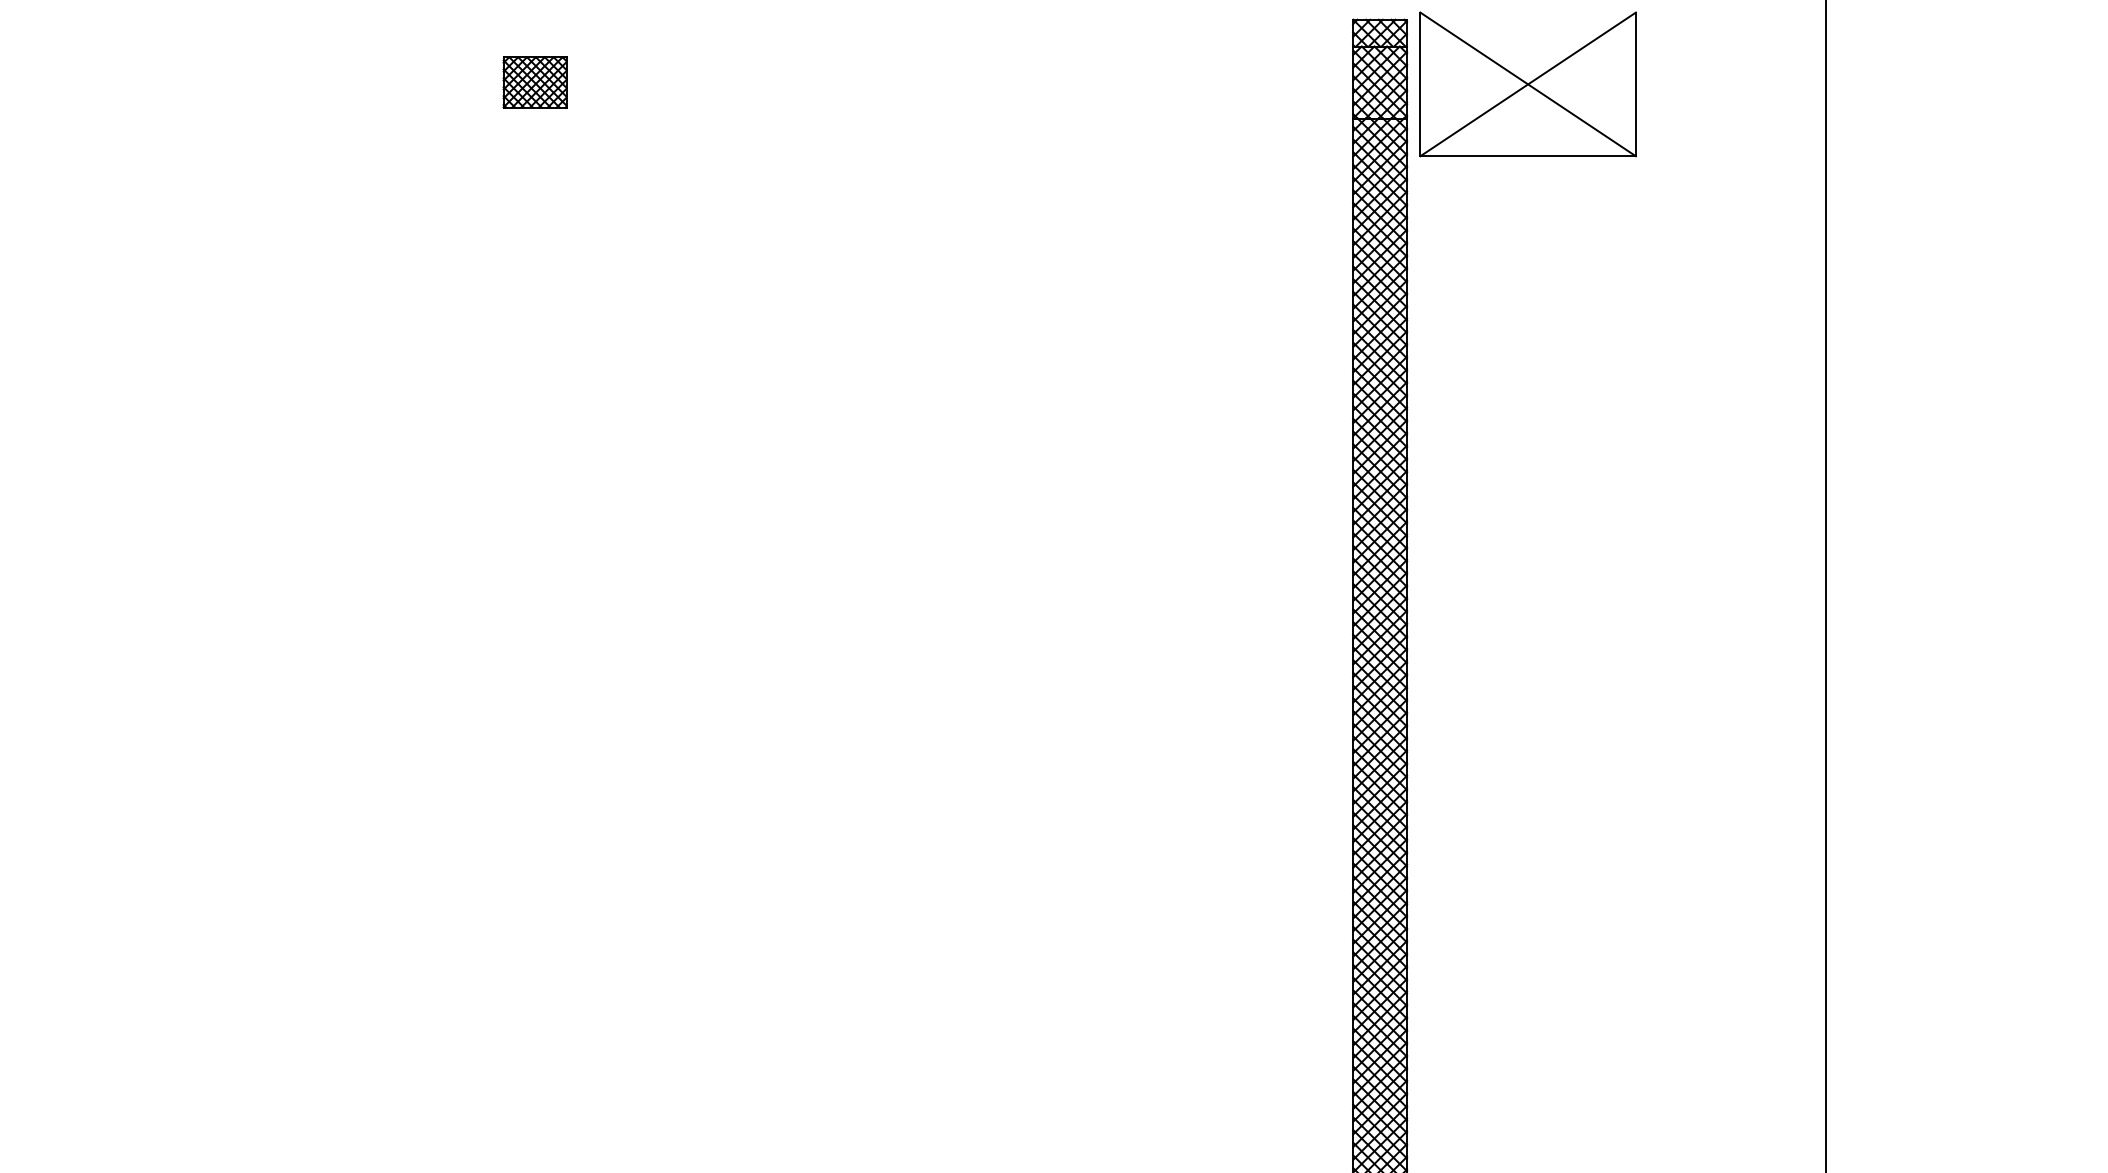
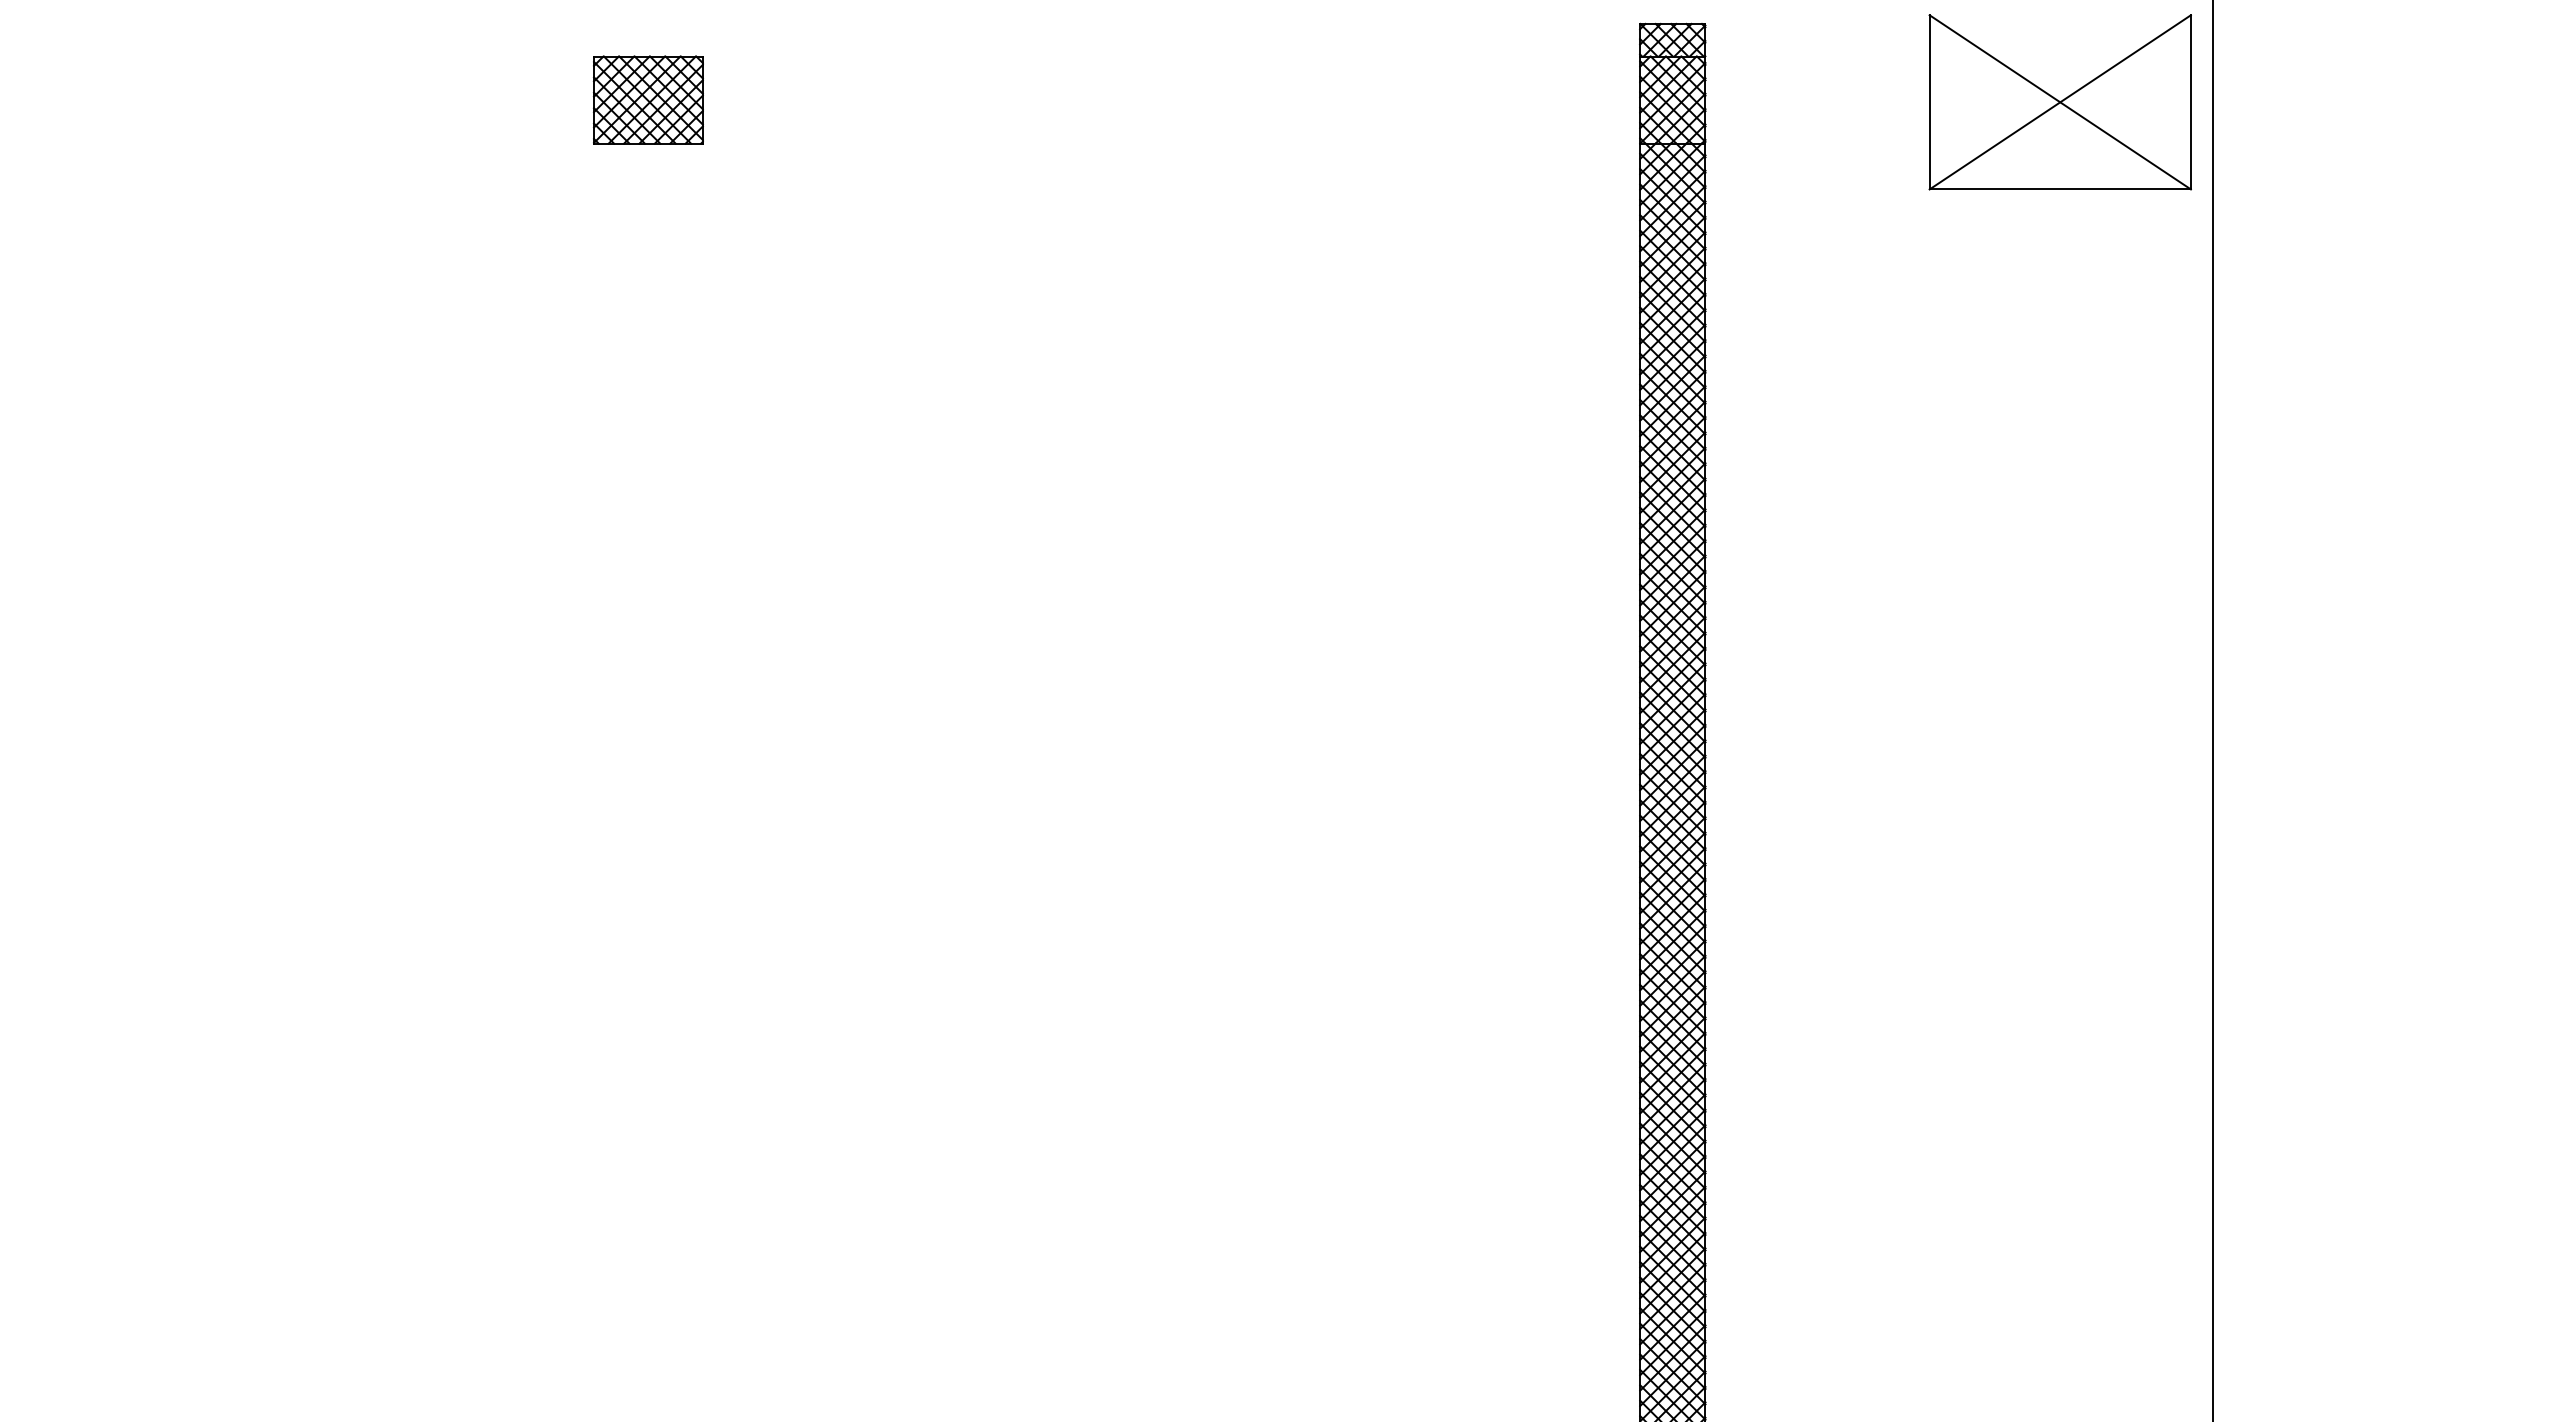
part: (535, 82) -> (648, 99), size x1.43
part: (1527, 84) -> (2059, 102), moved

